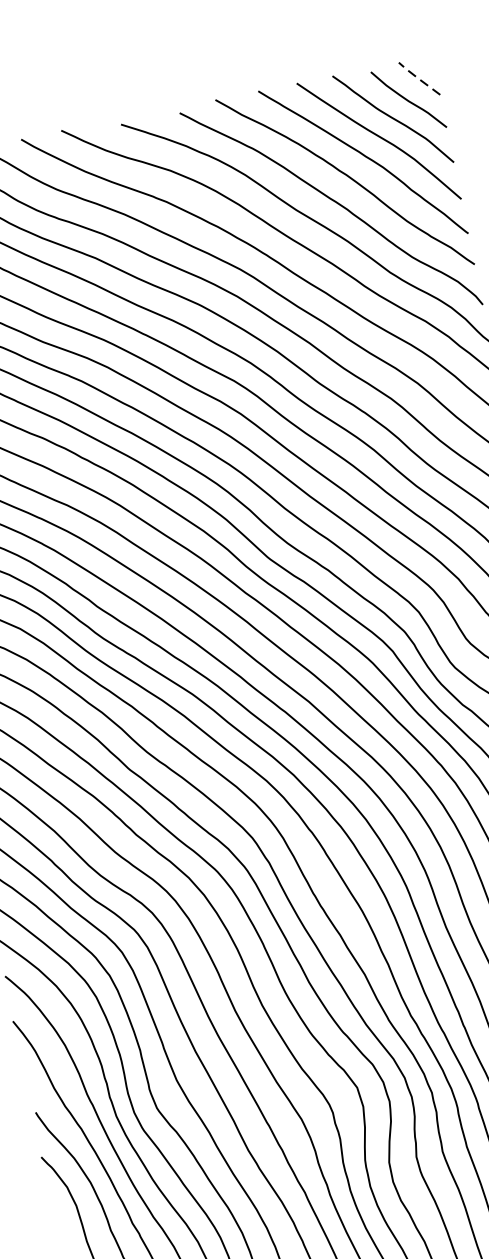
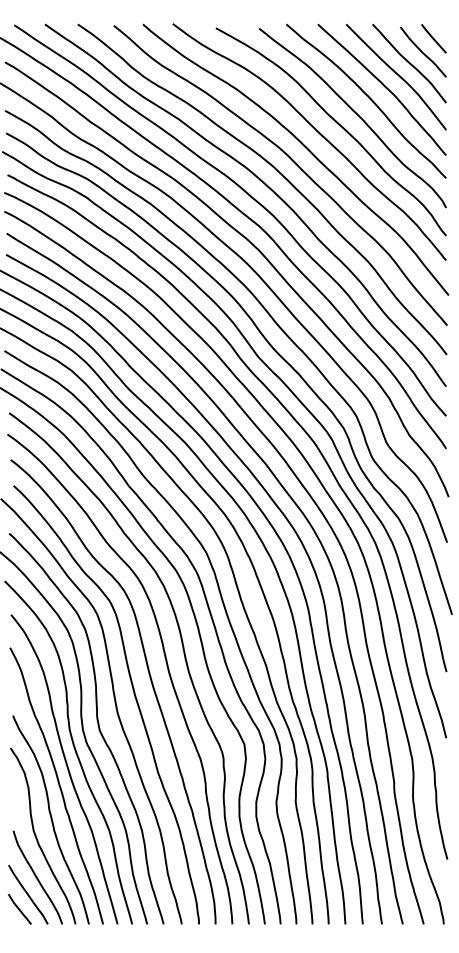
line: (418, 78) -> (433, 38), dashed -> solid

